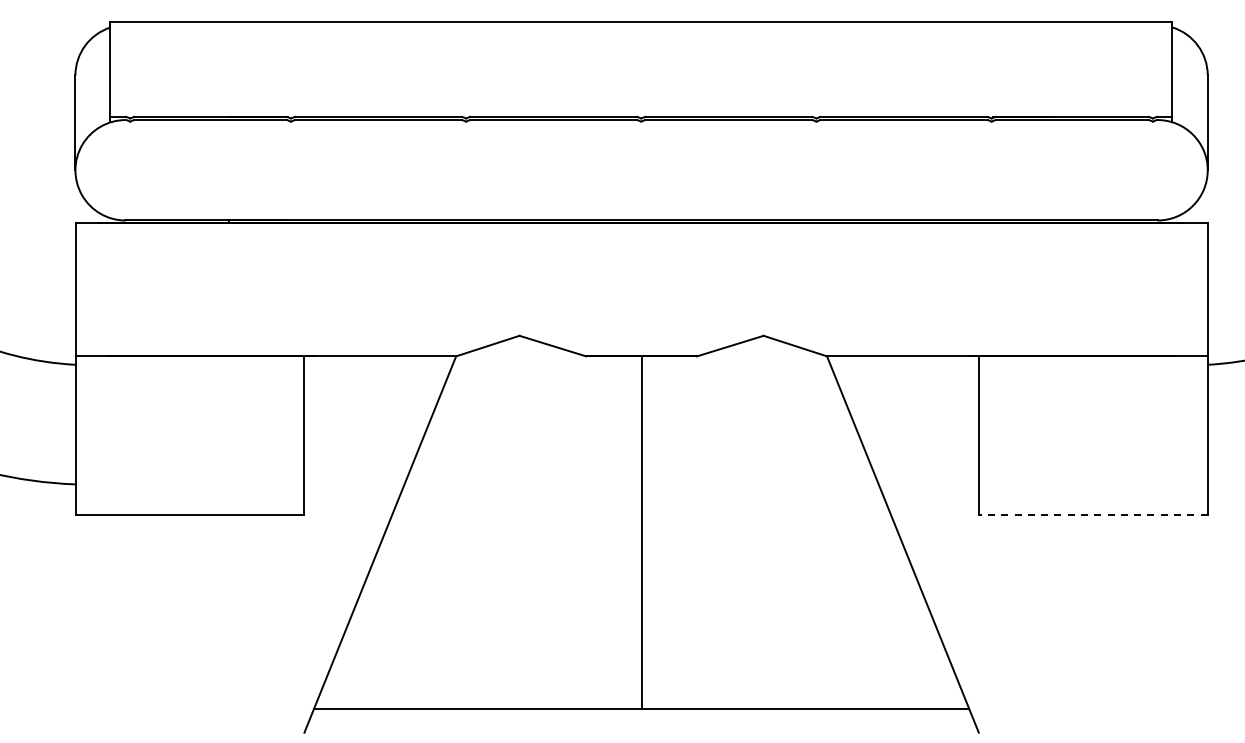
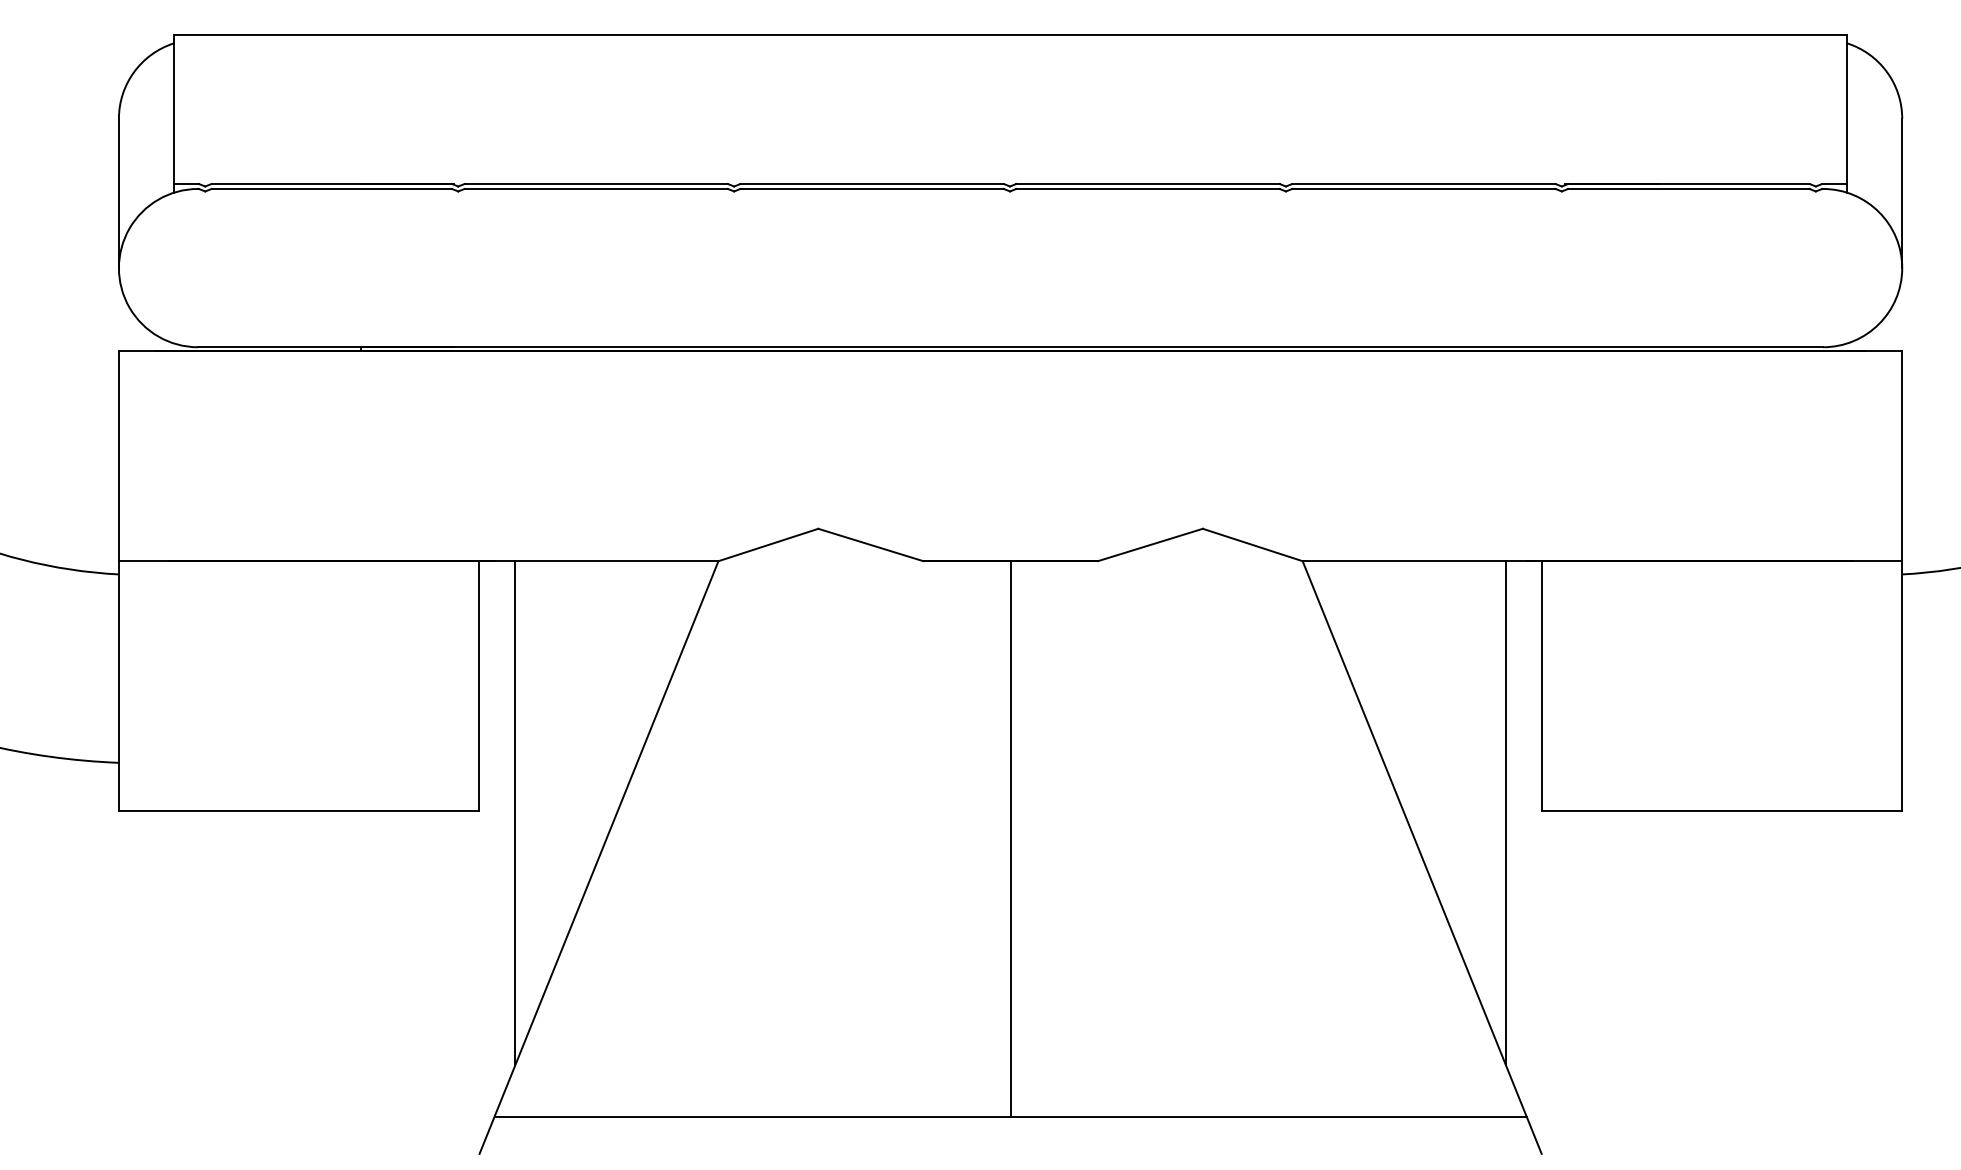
line: (1092, 514) -> (1720, 810), dashed -> solid
line: (327, 516) -> (515, 813), added
line: (956, 516) -> (1506, 813), added

